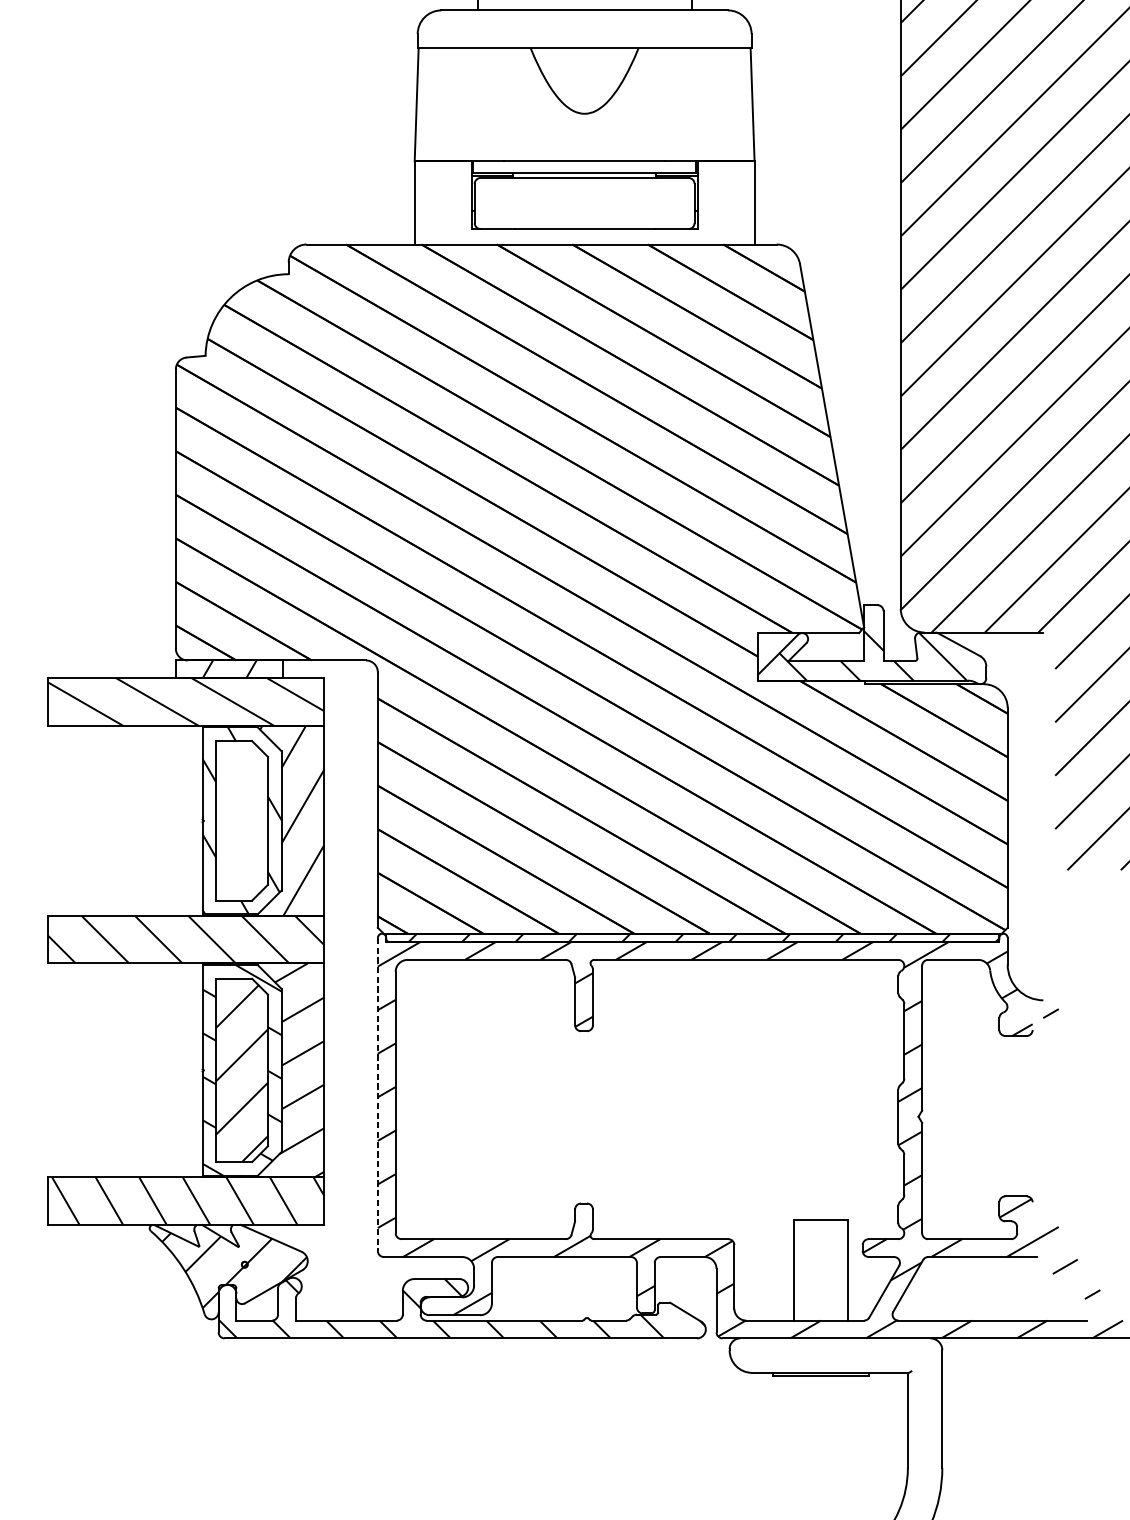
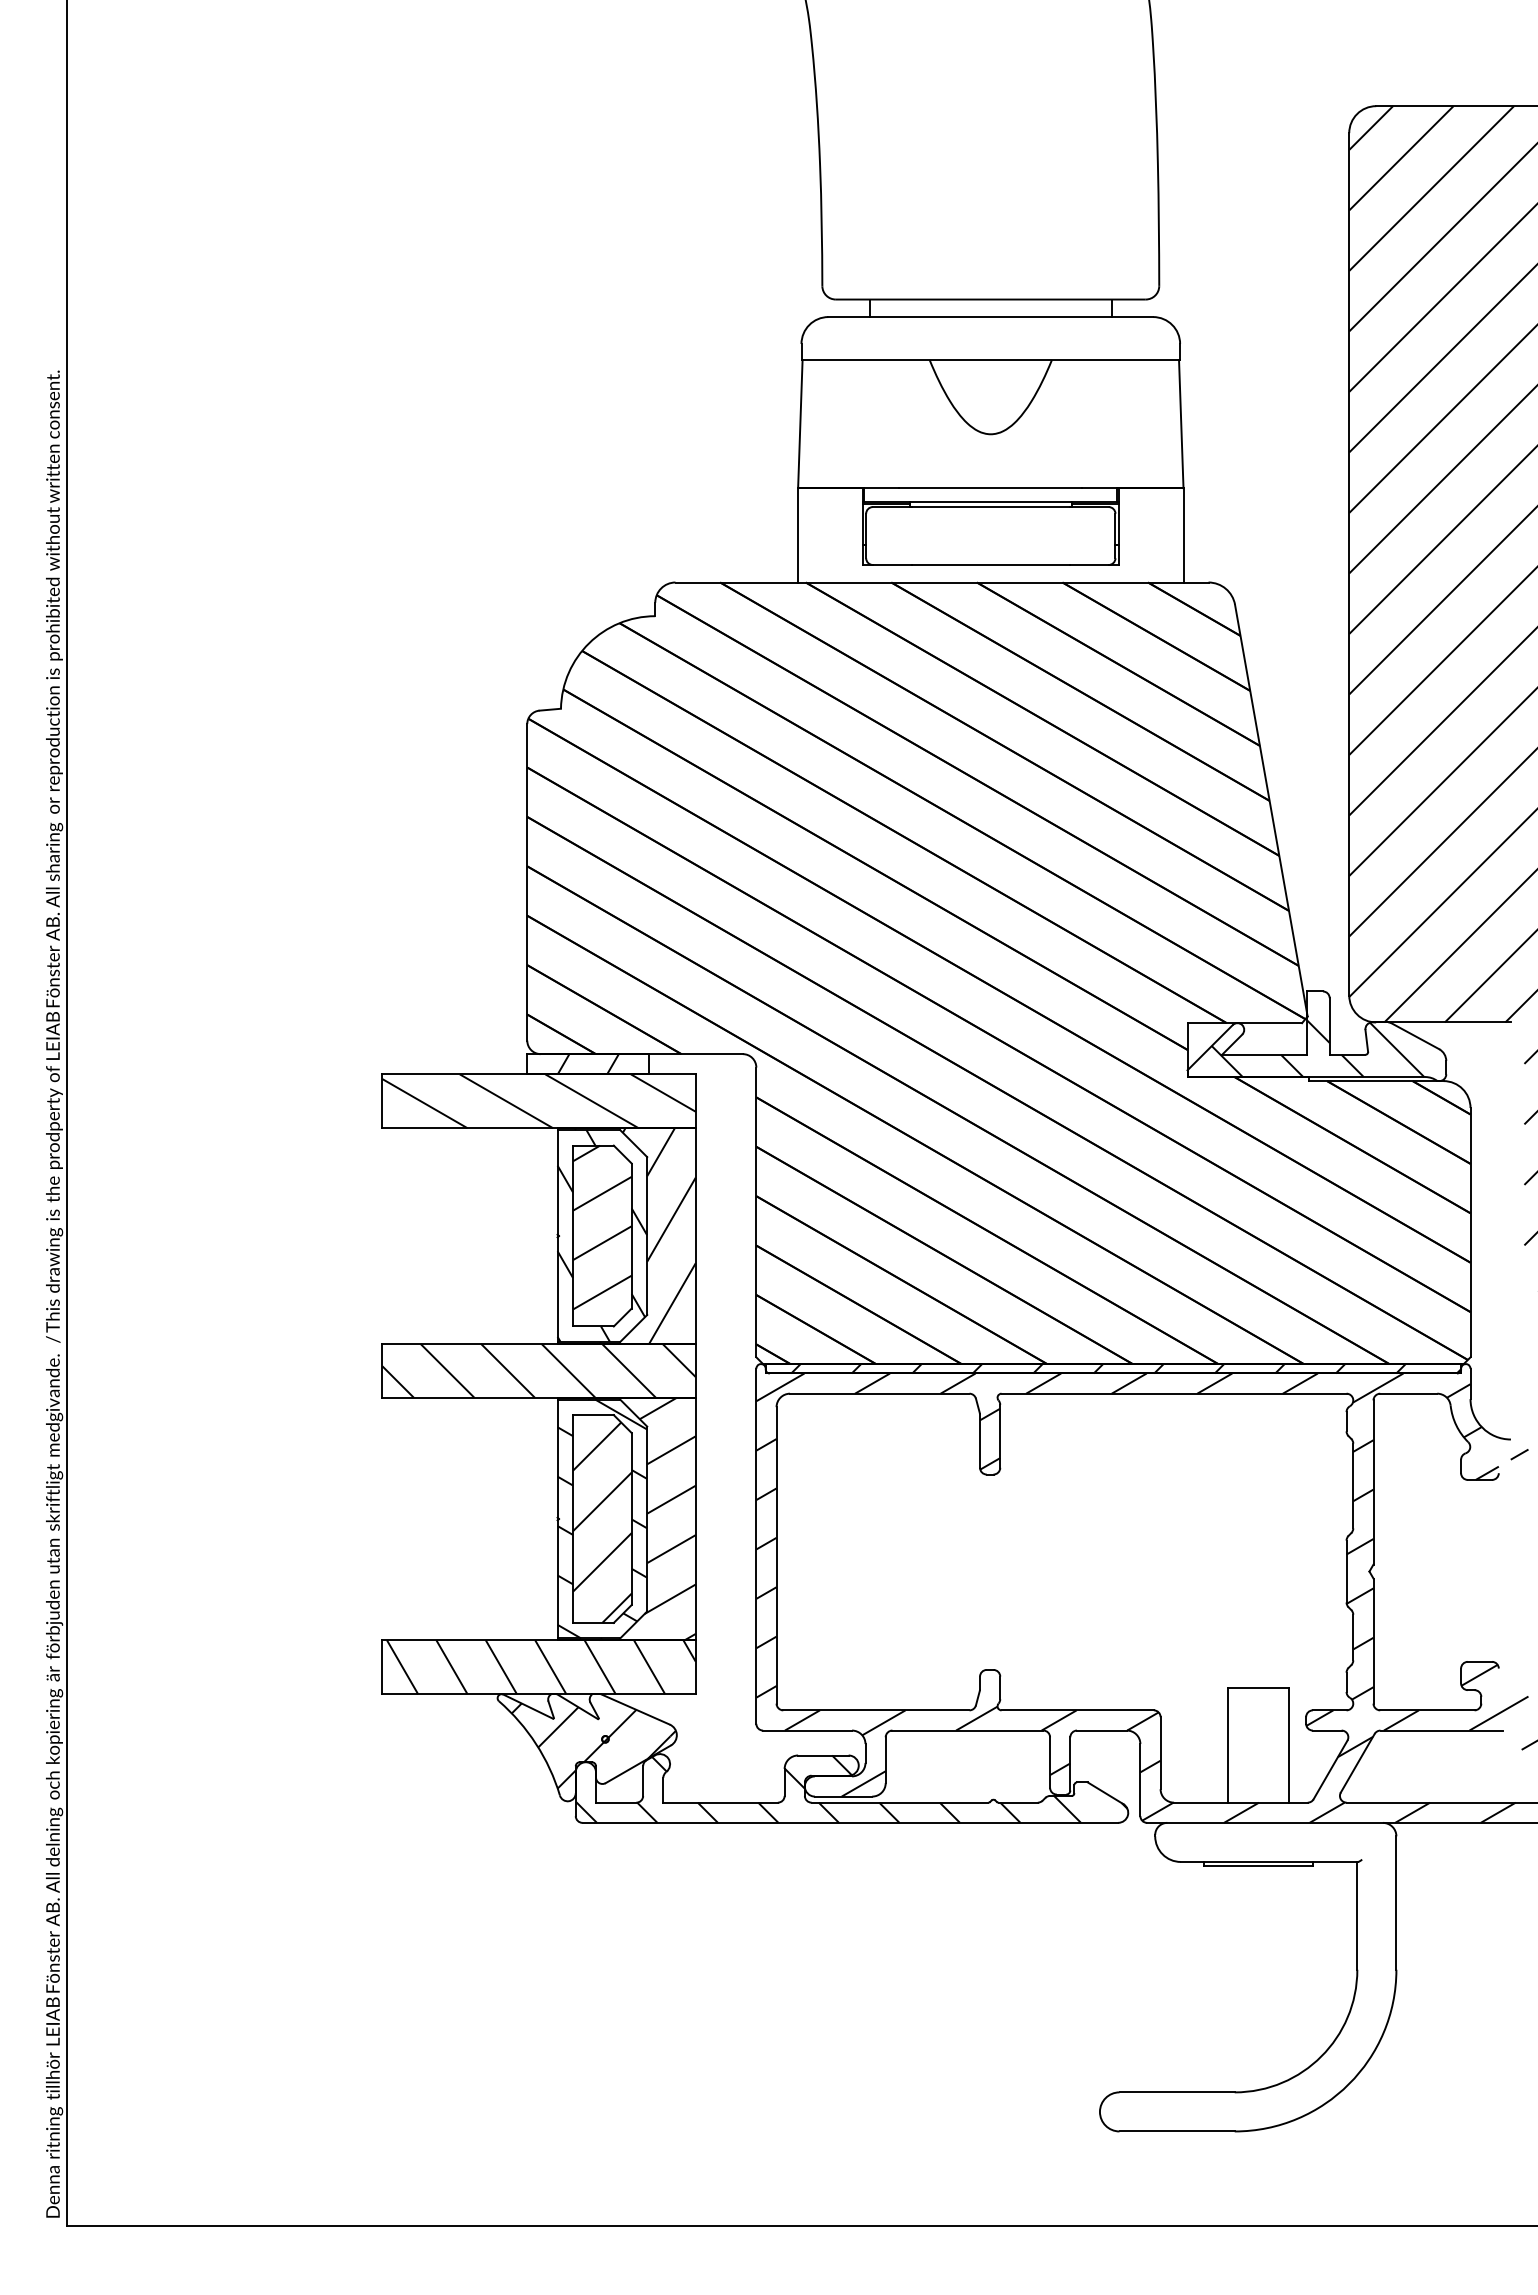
hatch: (242, 813) -> (602, 1227), added
line: (378, 1094) -> (756, 1546), dashed -> solid

